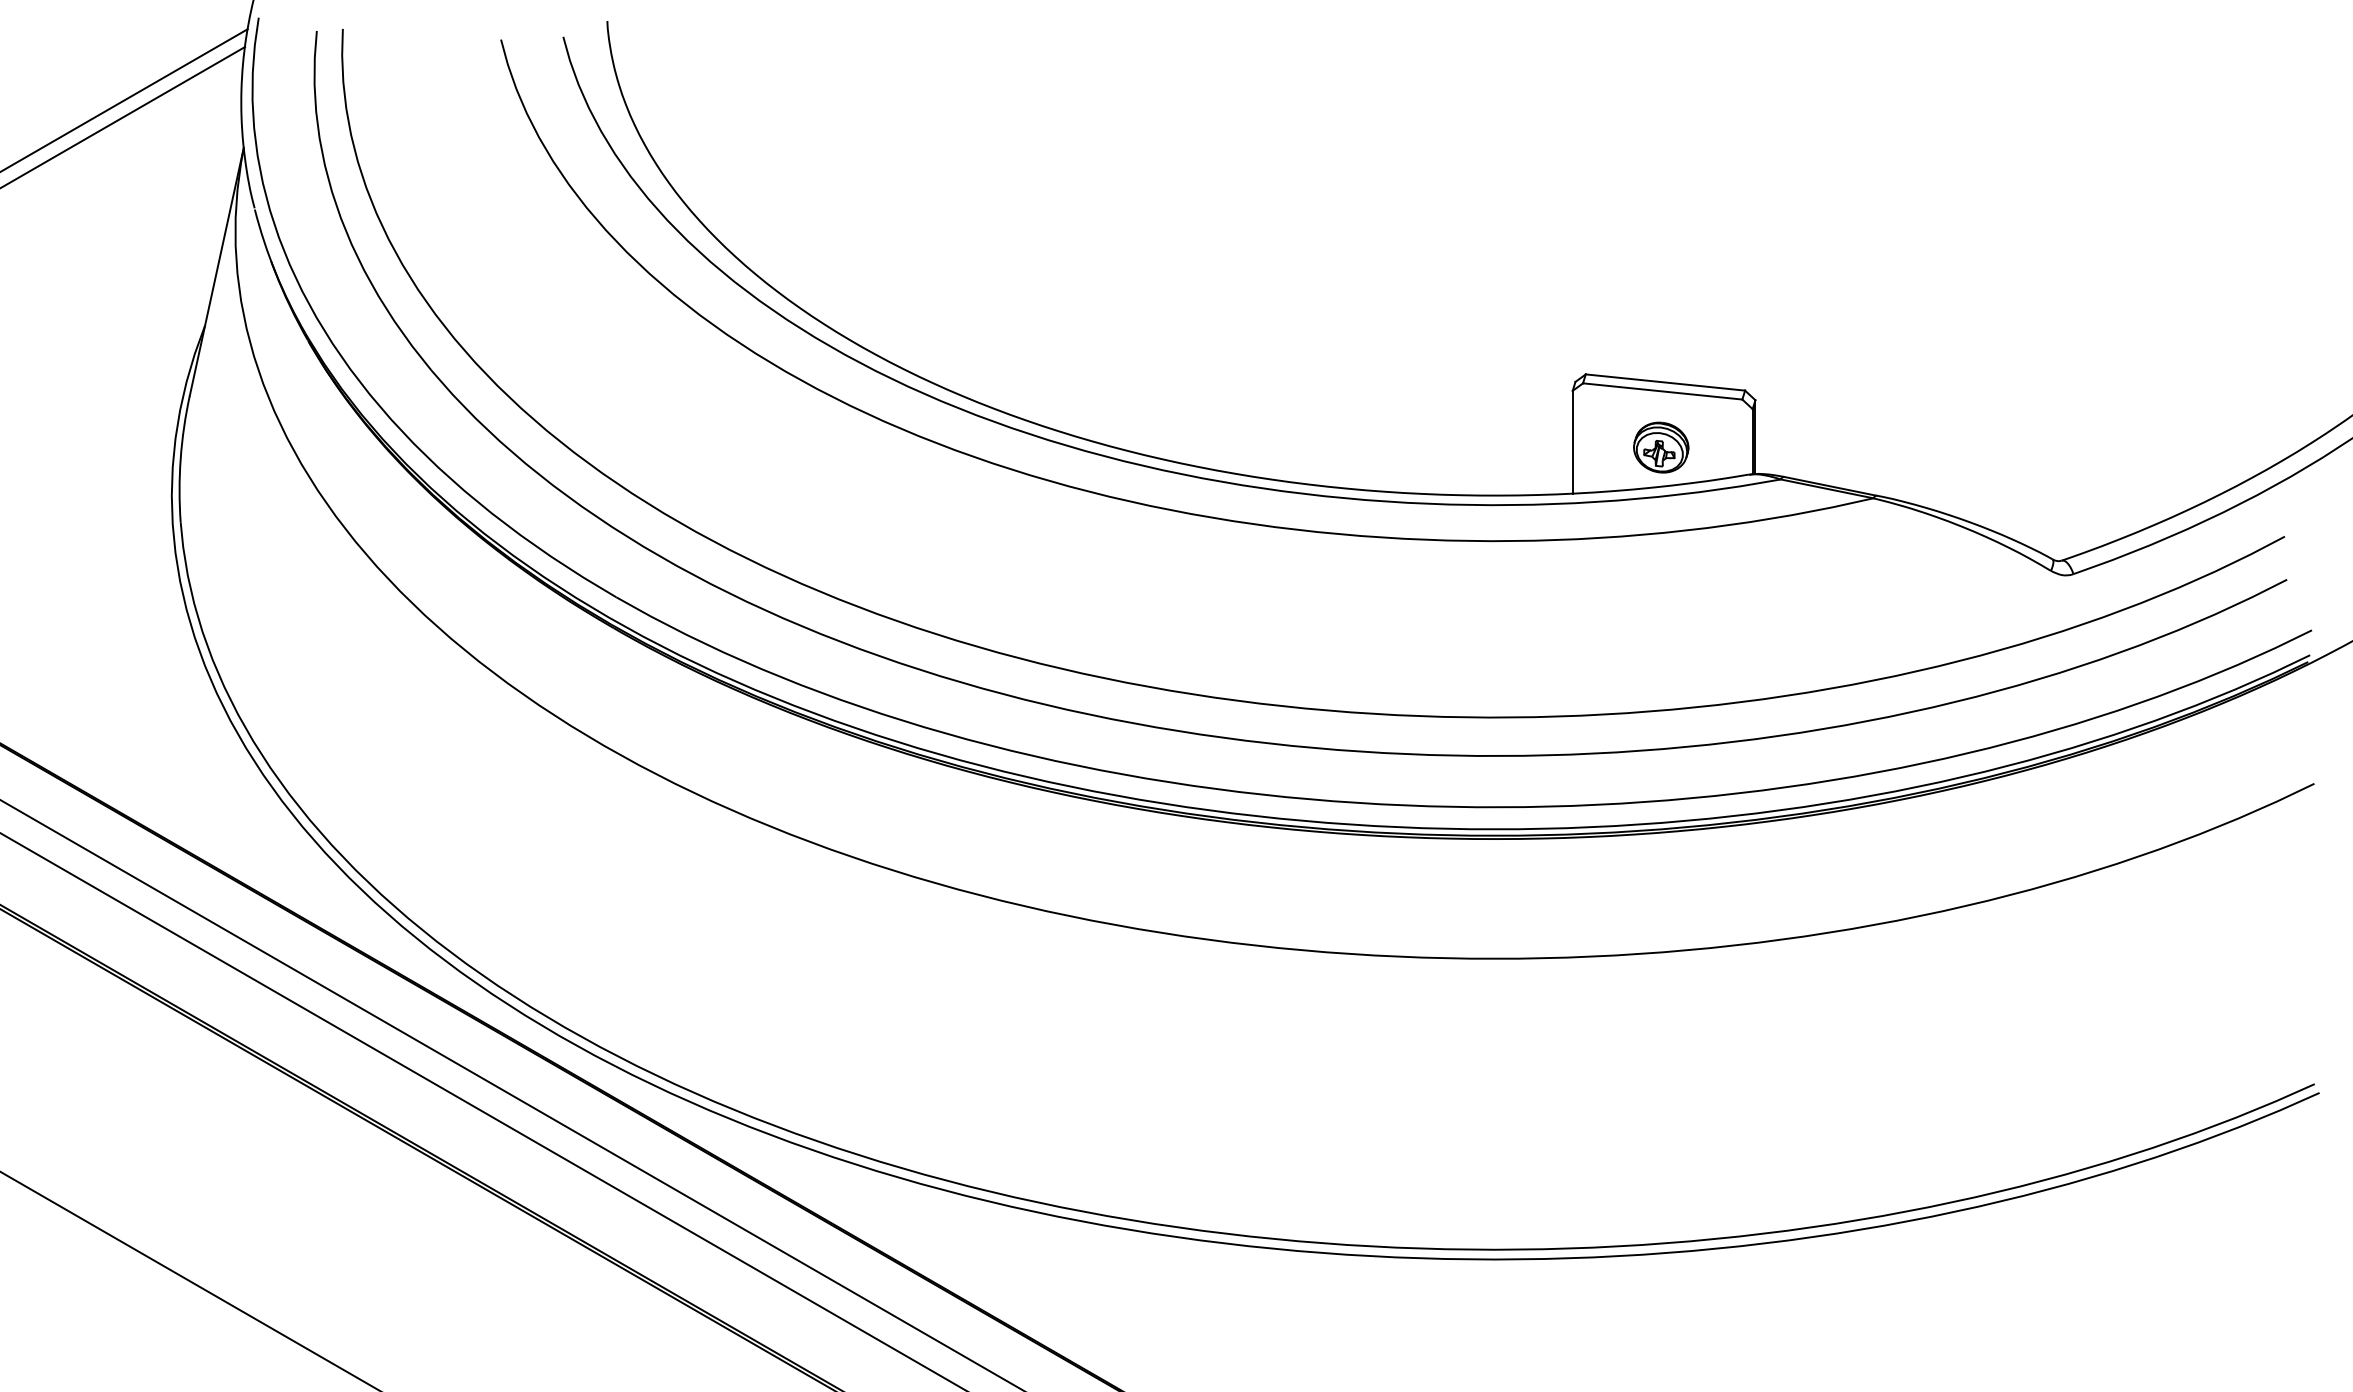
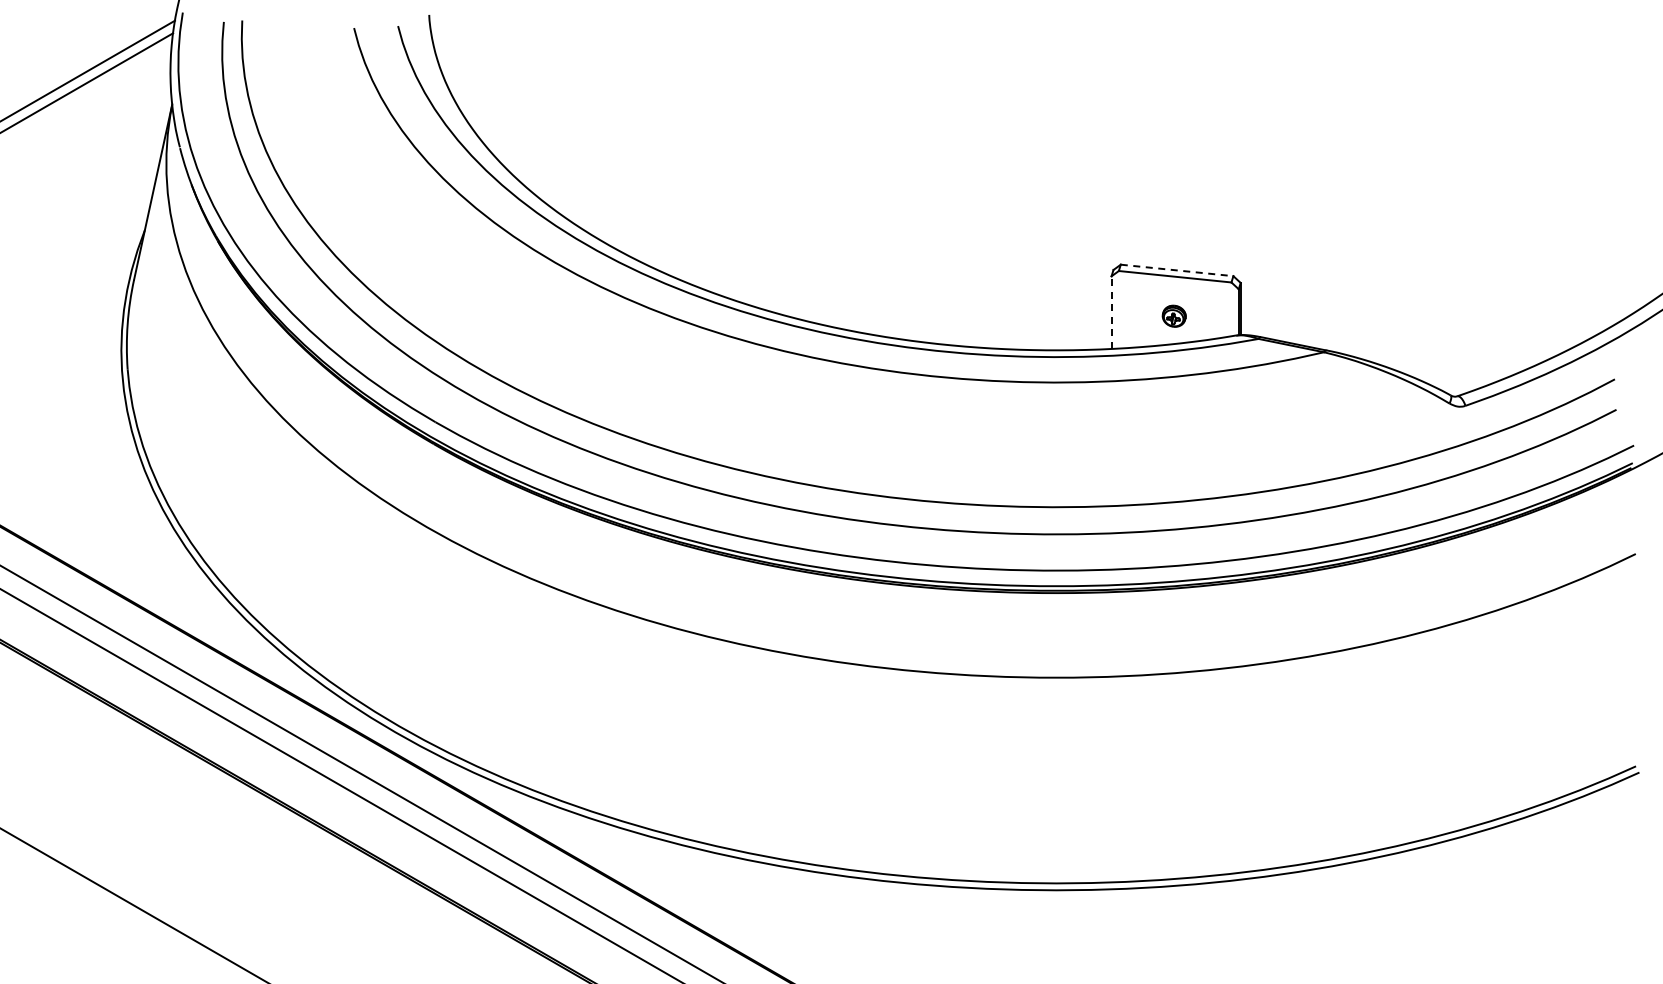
line: (1666, 382) -> (1177, 270), solid -> dashed
line: (1572, 442) -> (1111, 312), solid -> dashed
part: (1661, 446) -> (1174, 315), size x0.6

